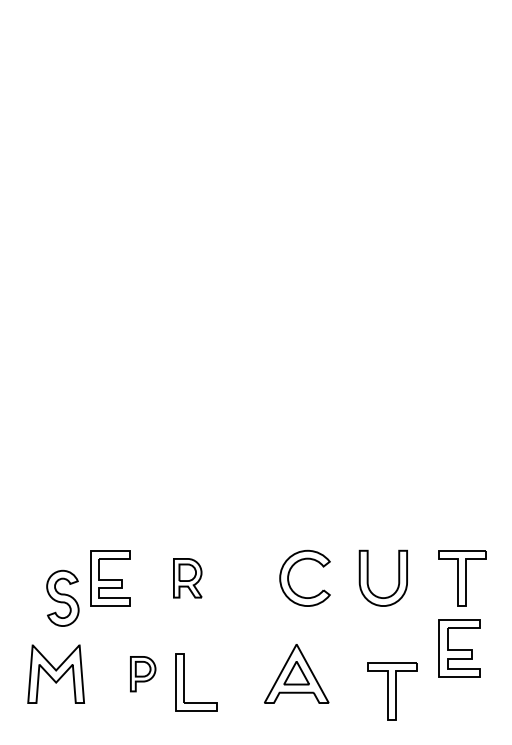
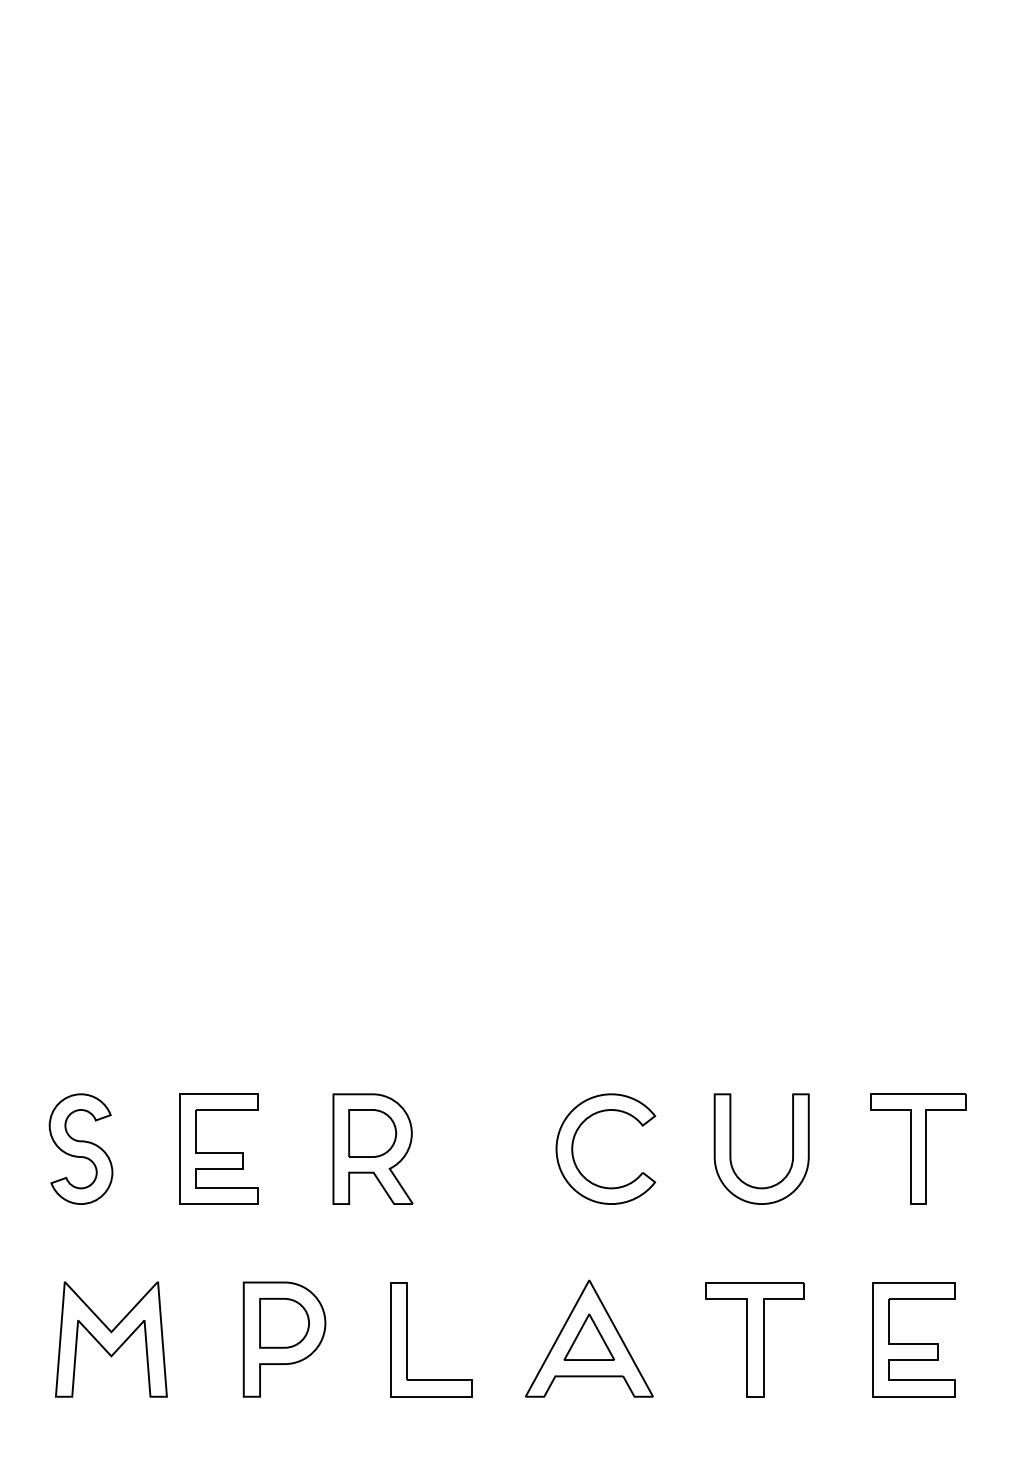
part: (187, 577) -> (372, 1147), size x1.43
part: (62, 597) -> (80, 1147), moved
part: (459, 648) -> (912, 1340), moved
part: (142, 673) -> (282, 1338), size x1.67
part: (184, 682) -> (408, 1340), moved
part: (392, 691) -> (755, 1340), moved

